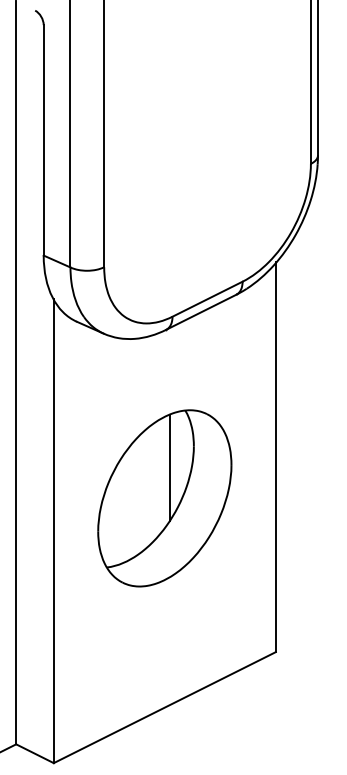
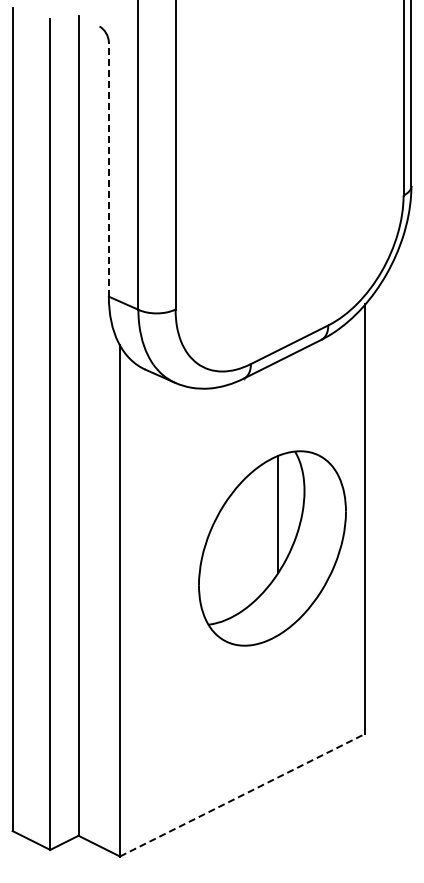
line: (43, 140) -> (108, 169), solid -> dashed
part: (164, 498) -> (272, 548), moved
line: (164, 707) -> (242, 795), solid -> dashed

